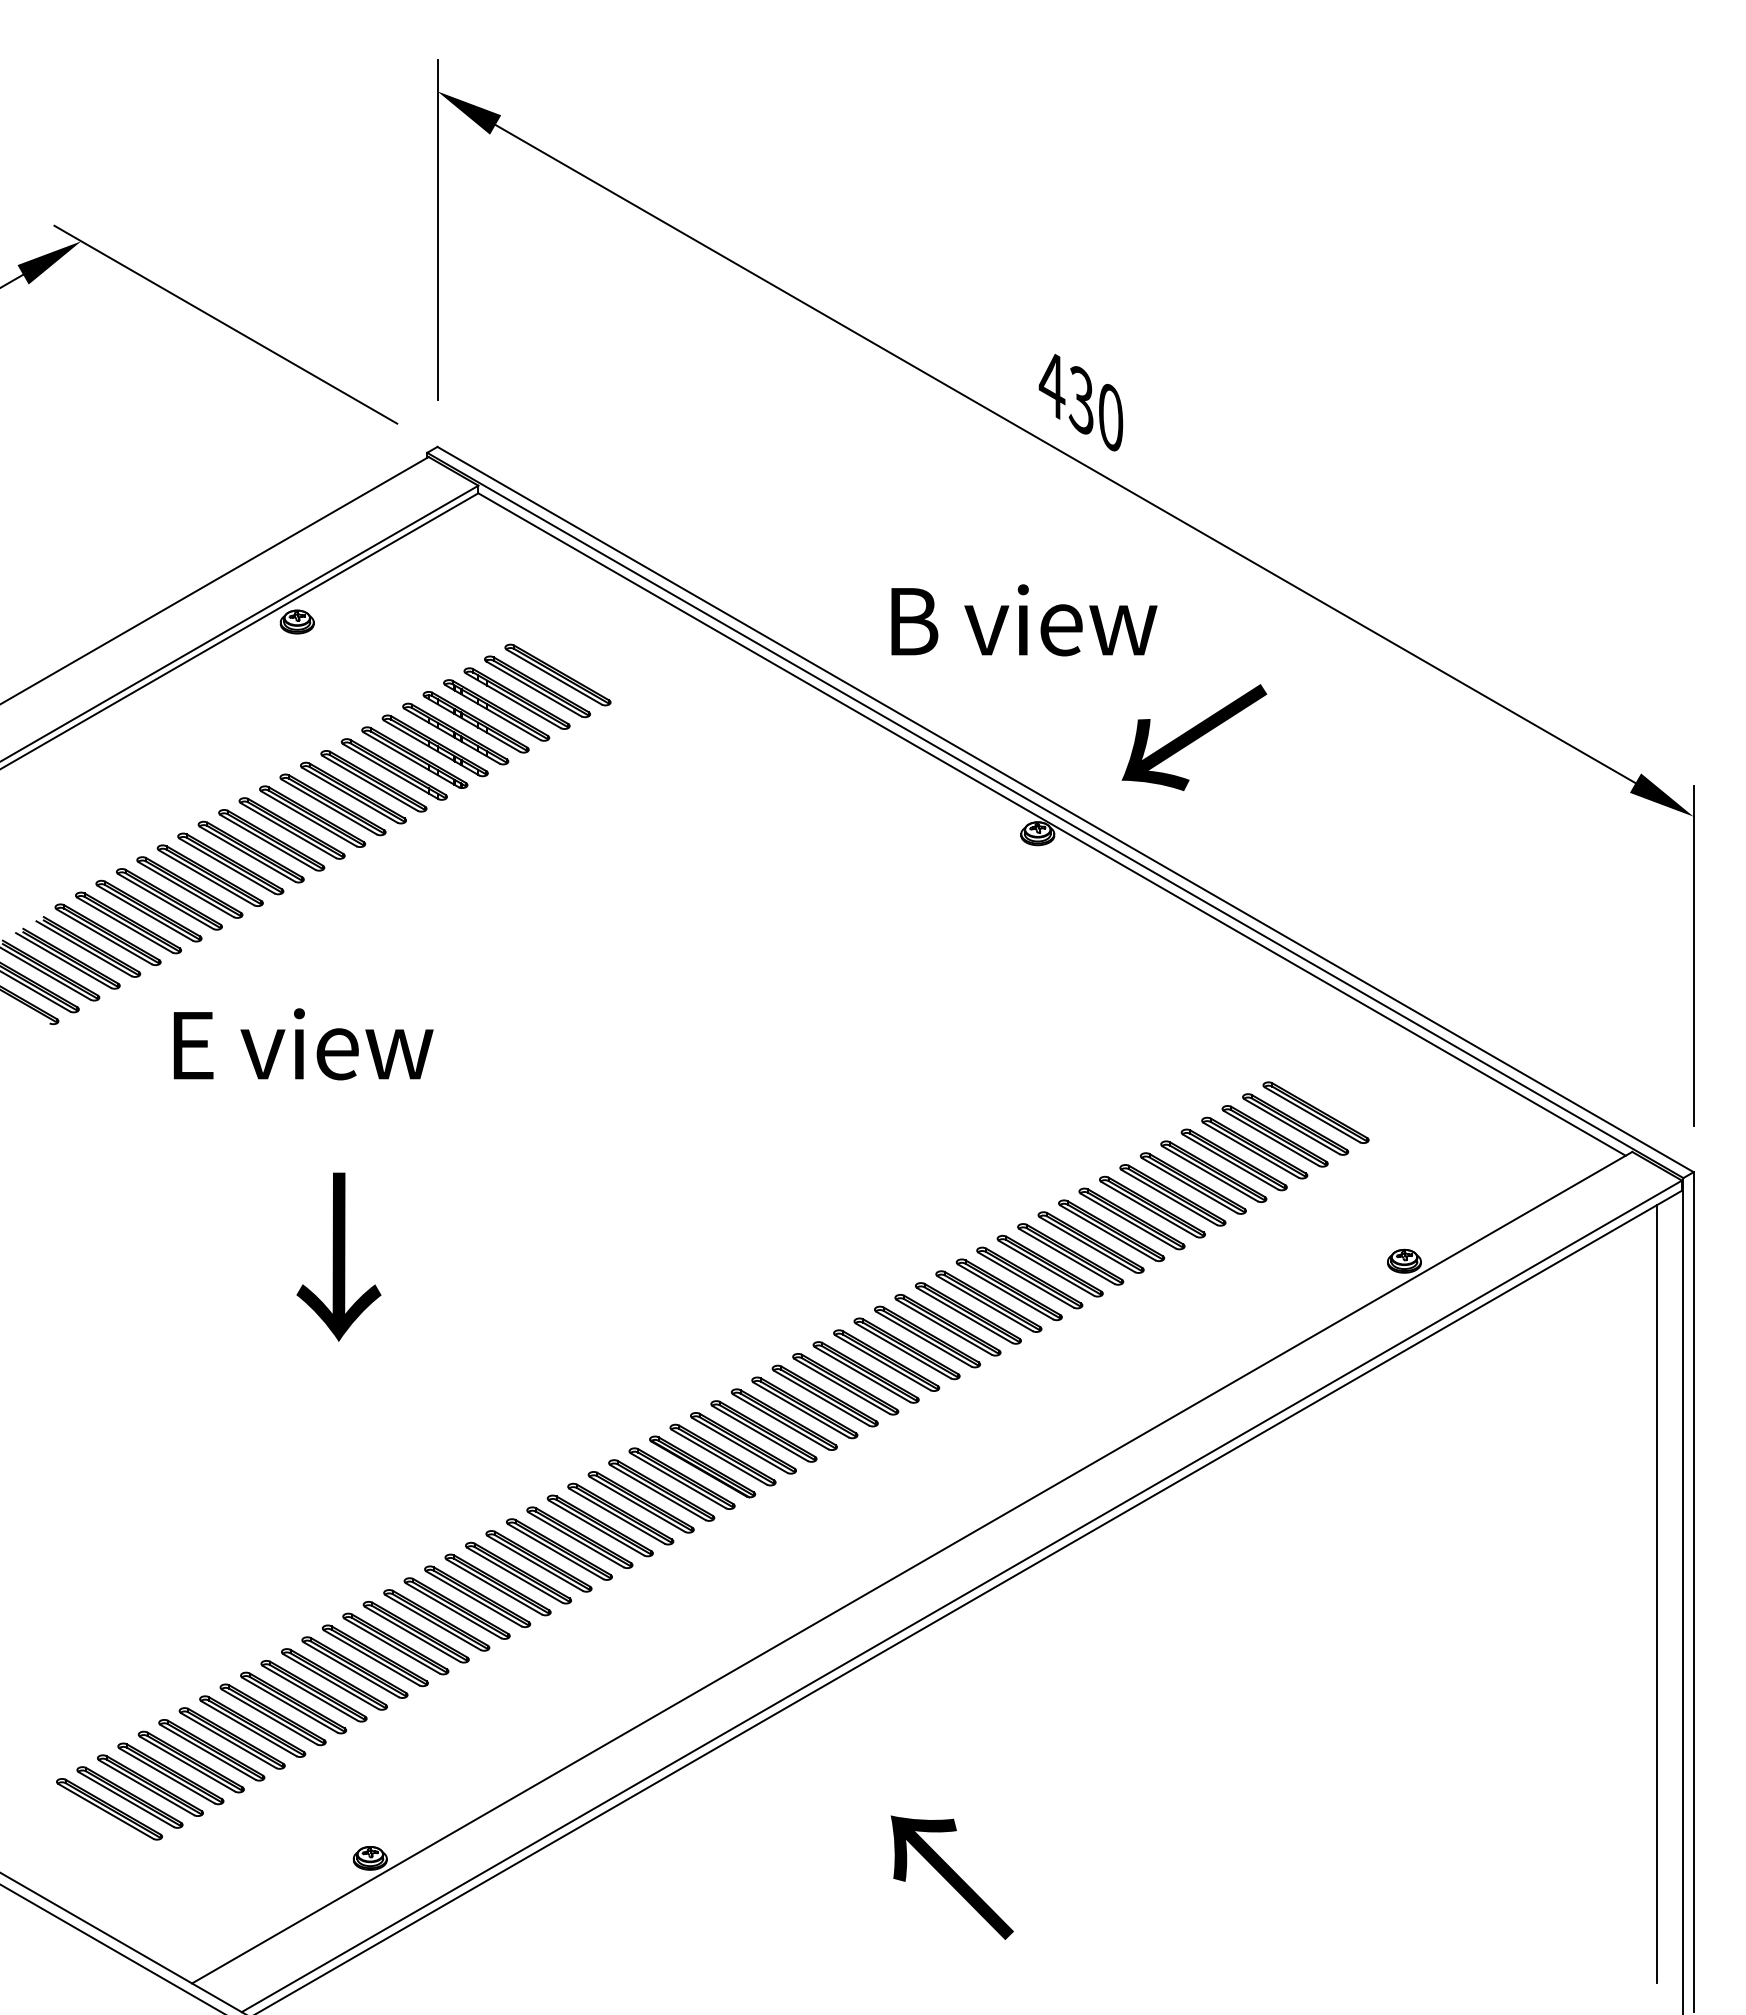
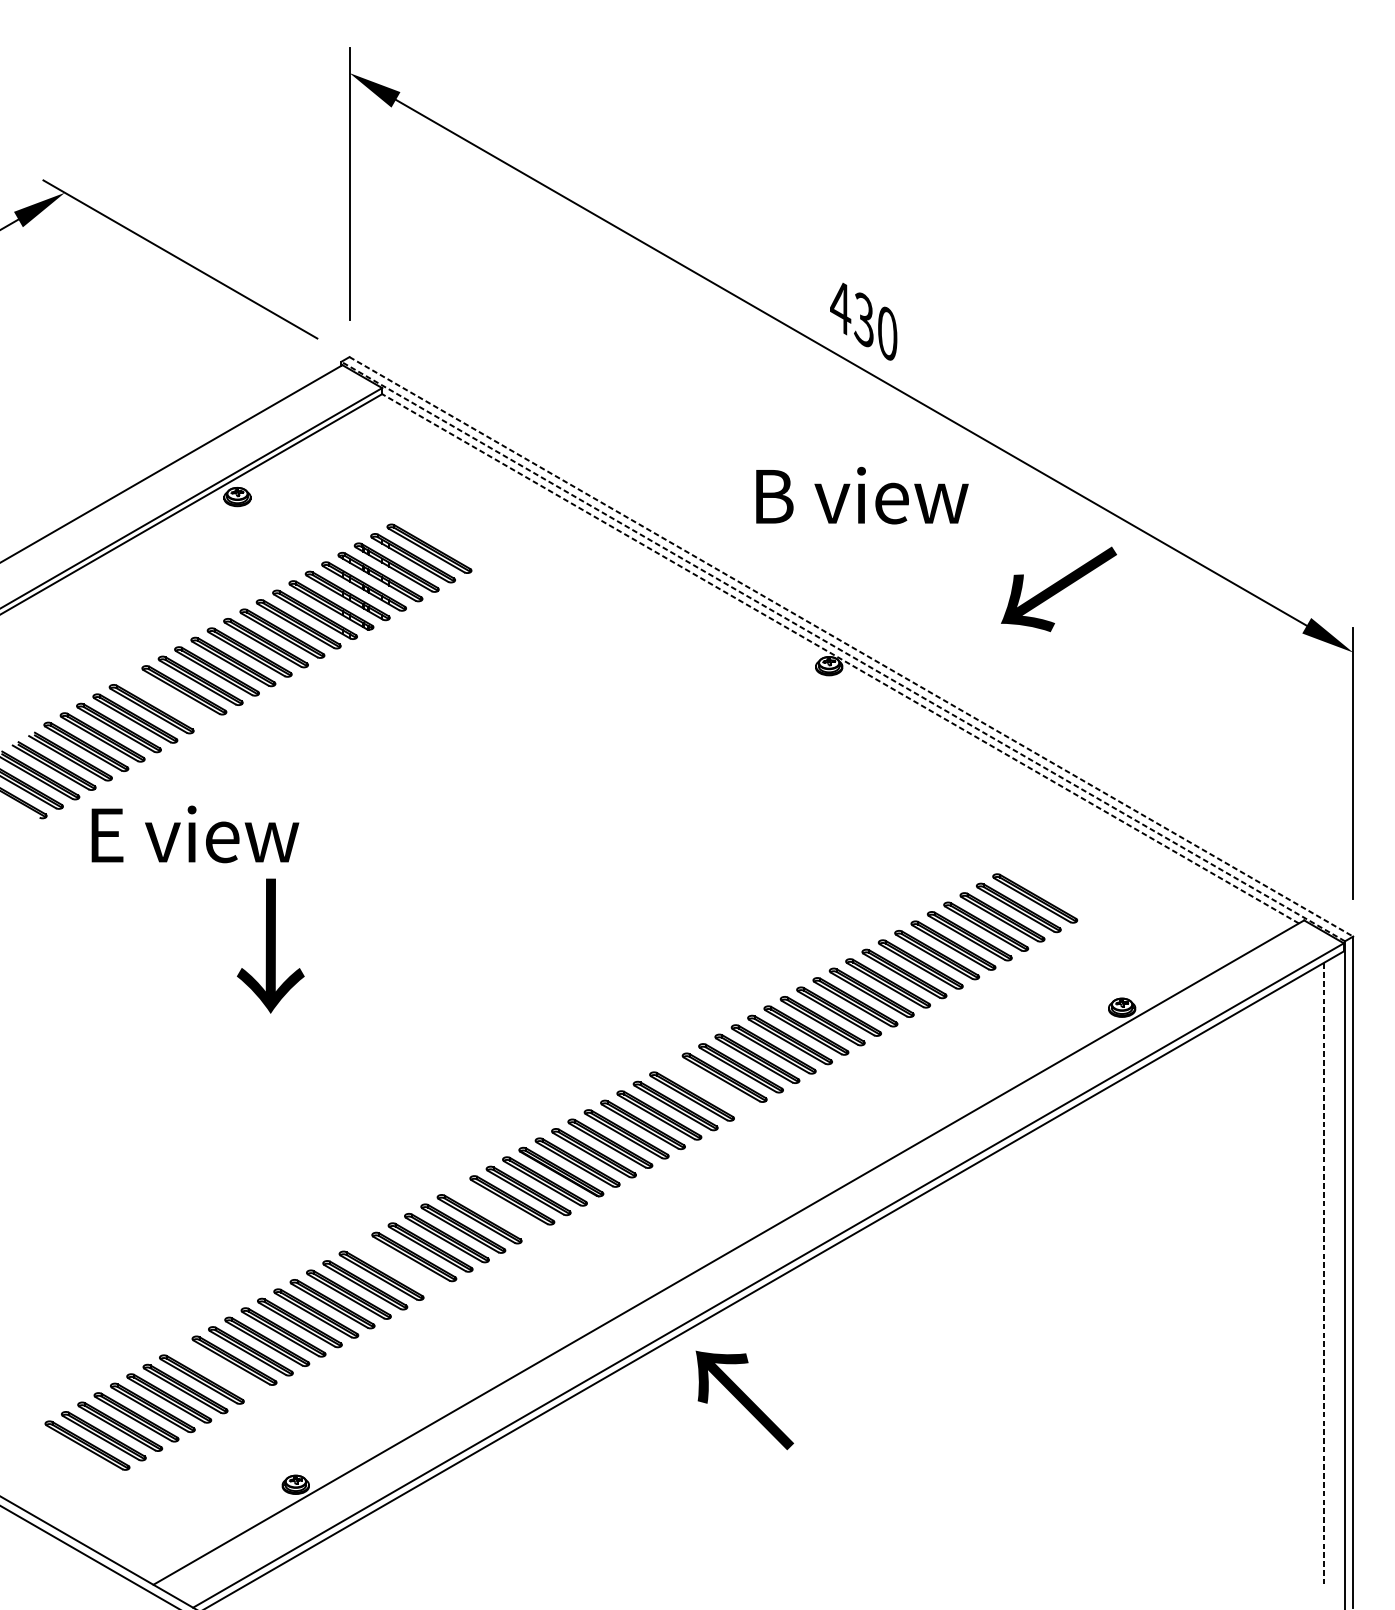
text: (1024, 620) -> (862, 495), moved
part: (557, 674) -> (445, 538), removed
text: (1194, 737) -> (1059, 589), moved
line: (1066, 809) -> (852, 646), solid -> dashed
line: (1054, 815) -> (842, 651), solid -> dashed
line: (1051, 824) -> (840, 658), solid -> dashed
part: (209, 875) -> (167, 699), removed
text: (303, 1044) -> (195, 834), moved
part: (1315, 1112) -> (1051, 888), removed
text: (338, 1256) -> (270, 945), moved
part: (886, 1360) -> (708, 1087), removed
part: (620, 1513) -> (495, 1209), removed
part: (497, 1584) -> (397, 1266), removed
line: (1657, 1593) -> (1324, 1273), solid -> dashed
part: (272, 1714) -> (217, 1369), removed
text: (951, 1877) -> (744, 1400), moved

